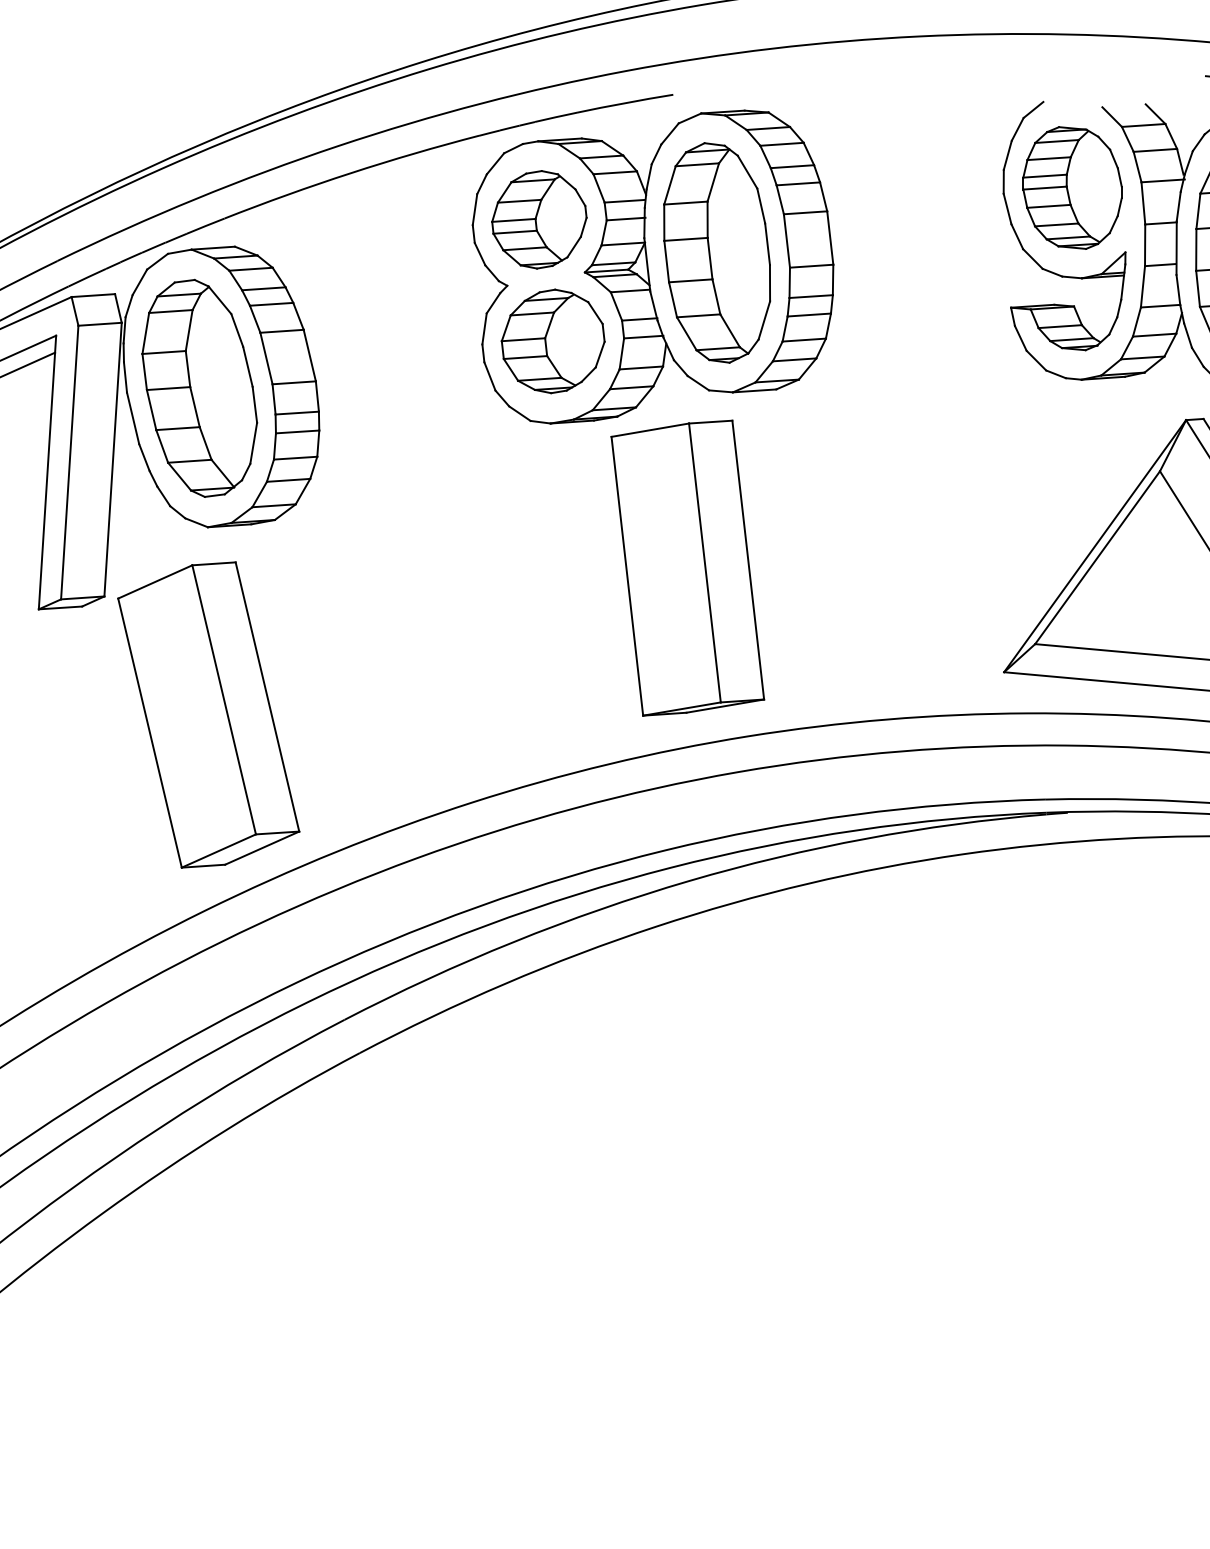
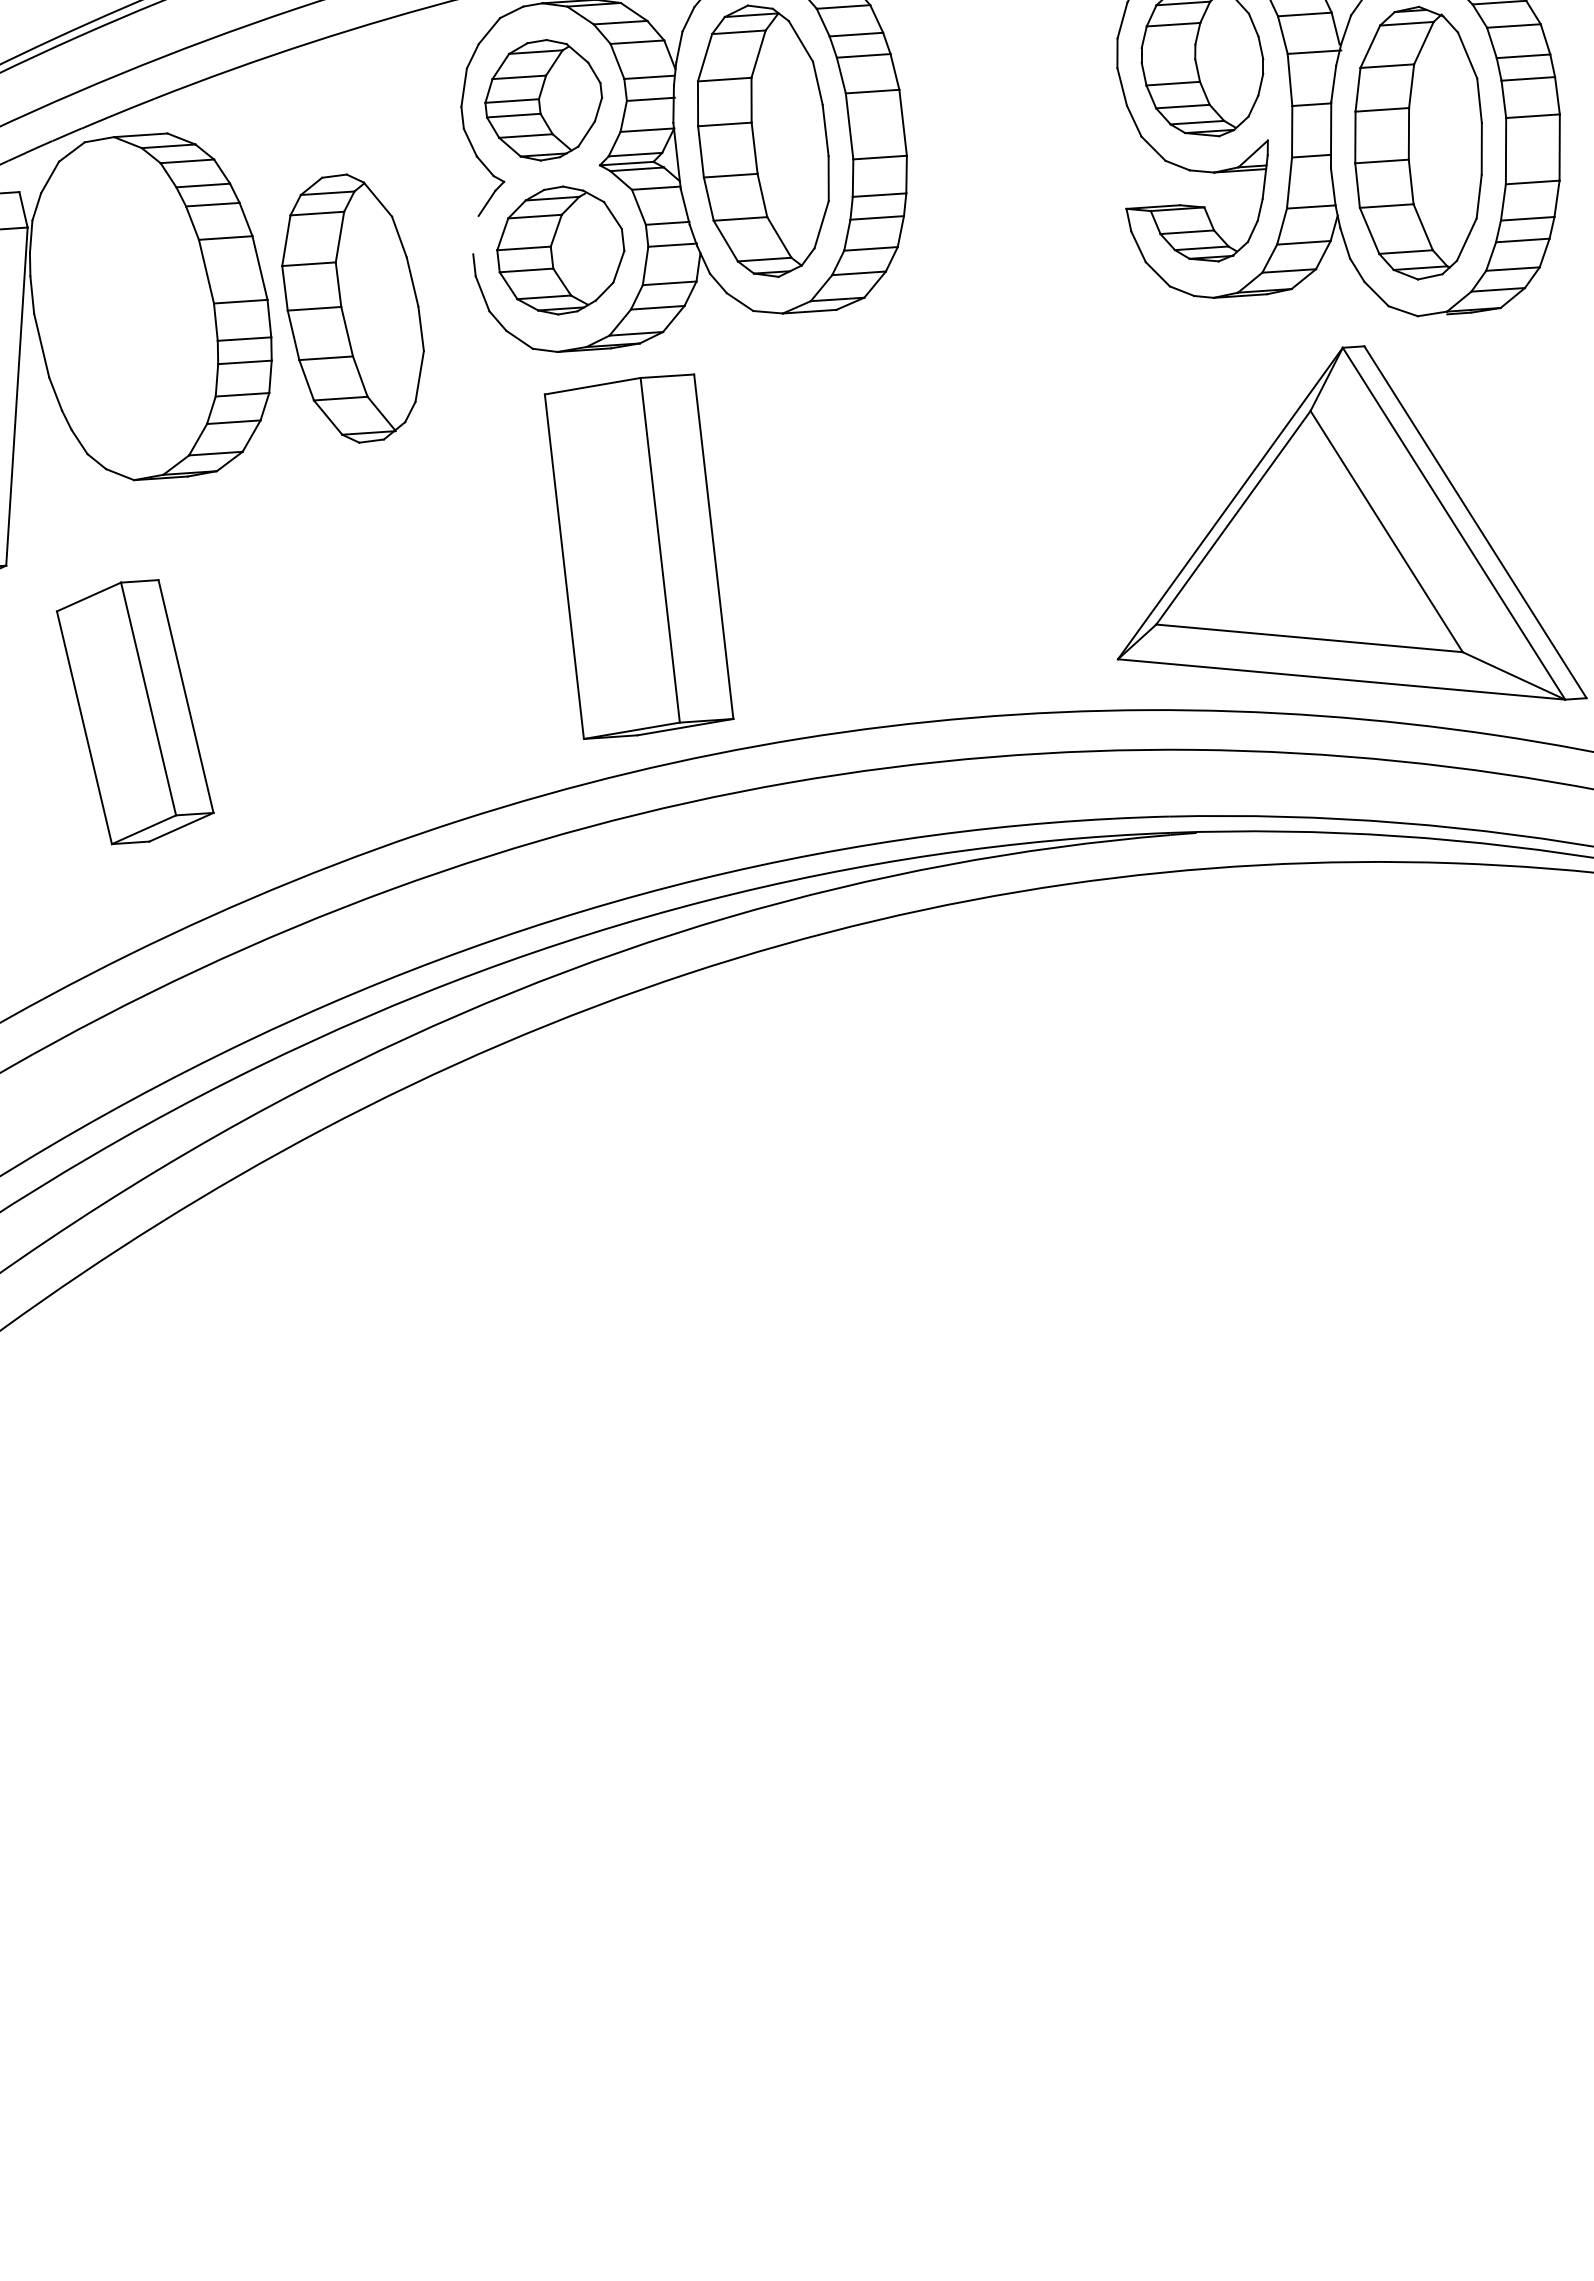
line: (1045, 176) -> (1168, 46), removed
line: (1045, 187) -> (1168, 60), removed
line: (484, 328) -> (475, 234), removed
part: (199, 388) -> (352, 308), moved
part: (687, 567) -> (638, 556), moved
part: (209, 714) -> (135, 711), size x0.7

